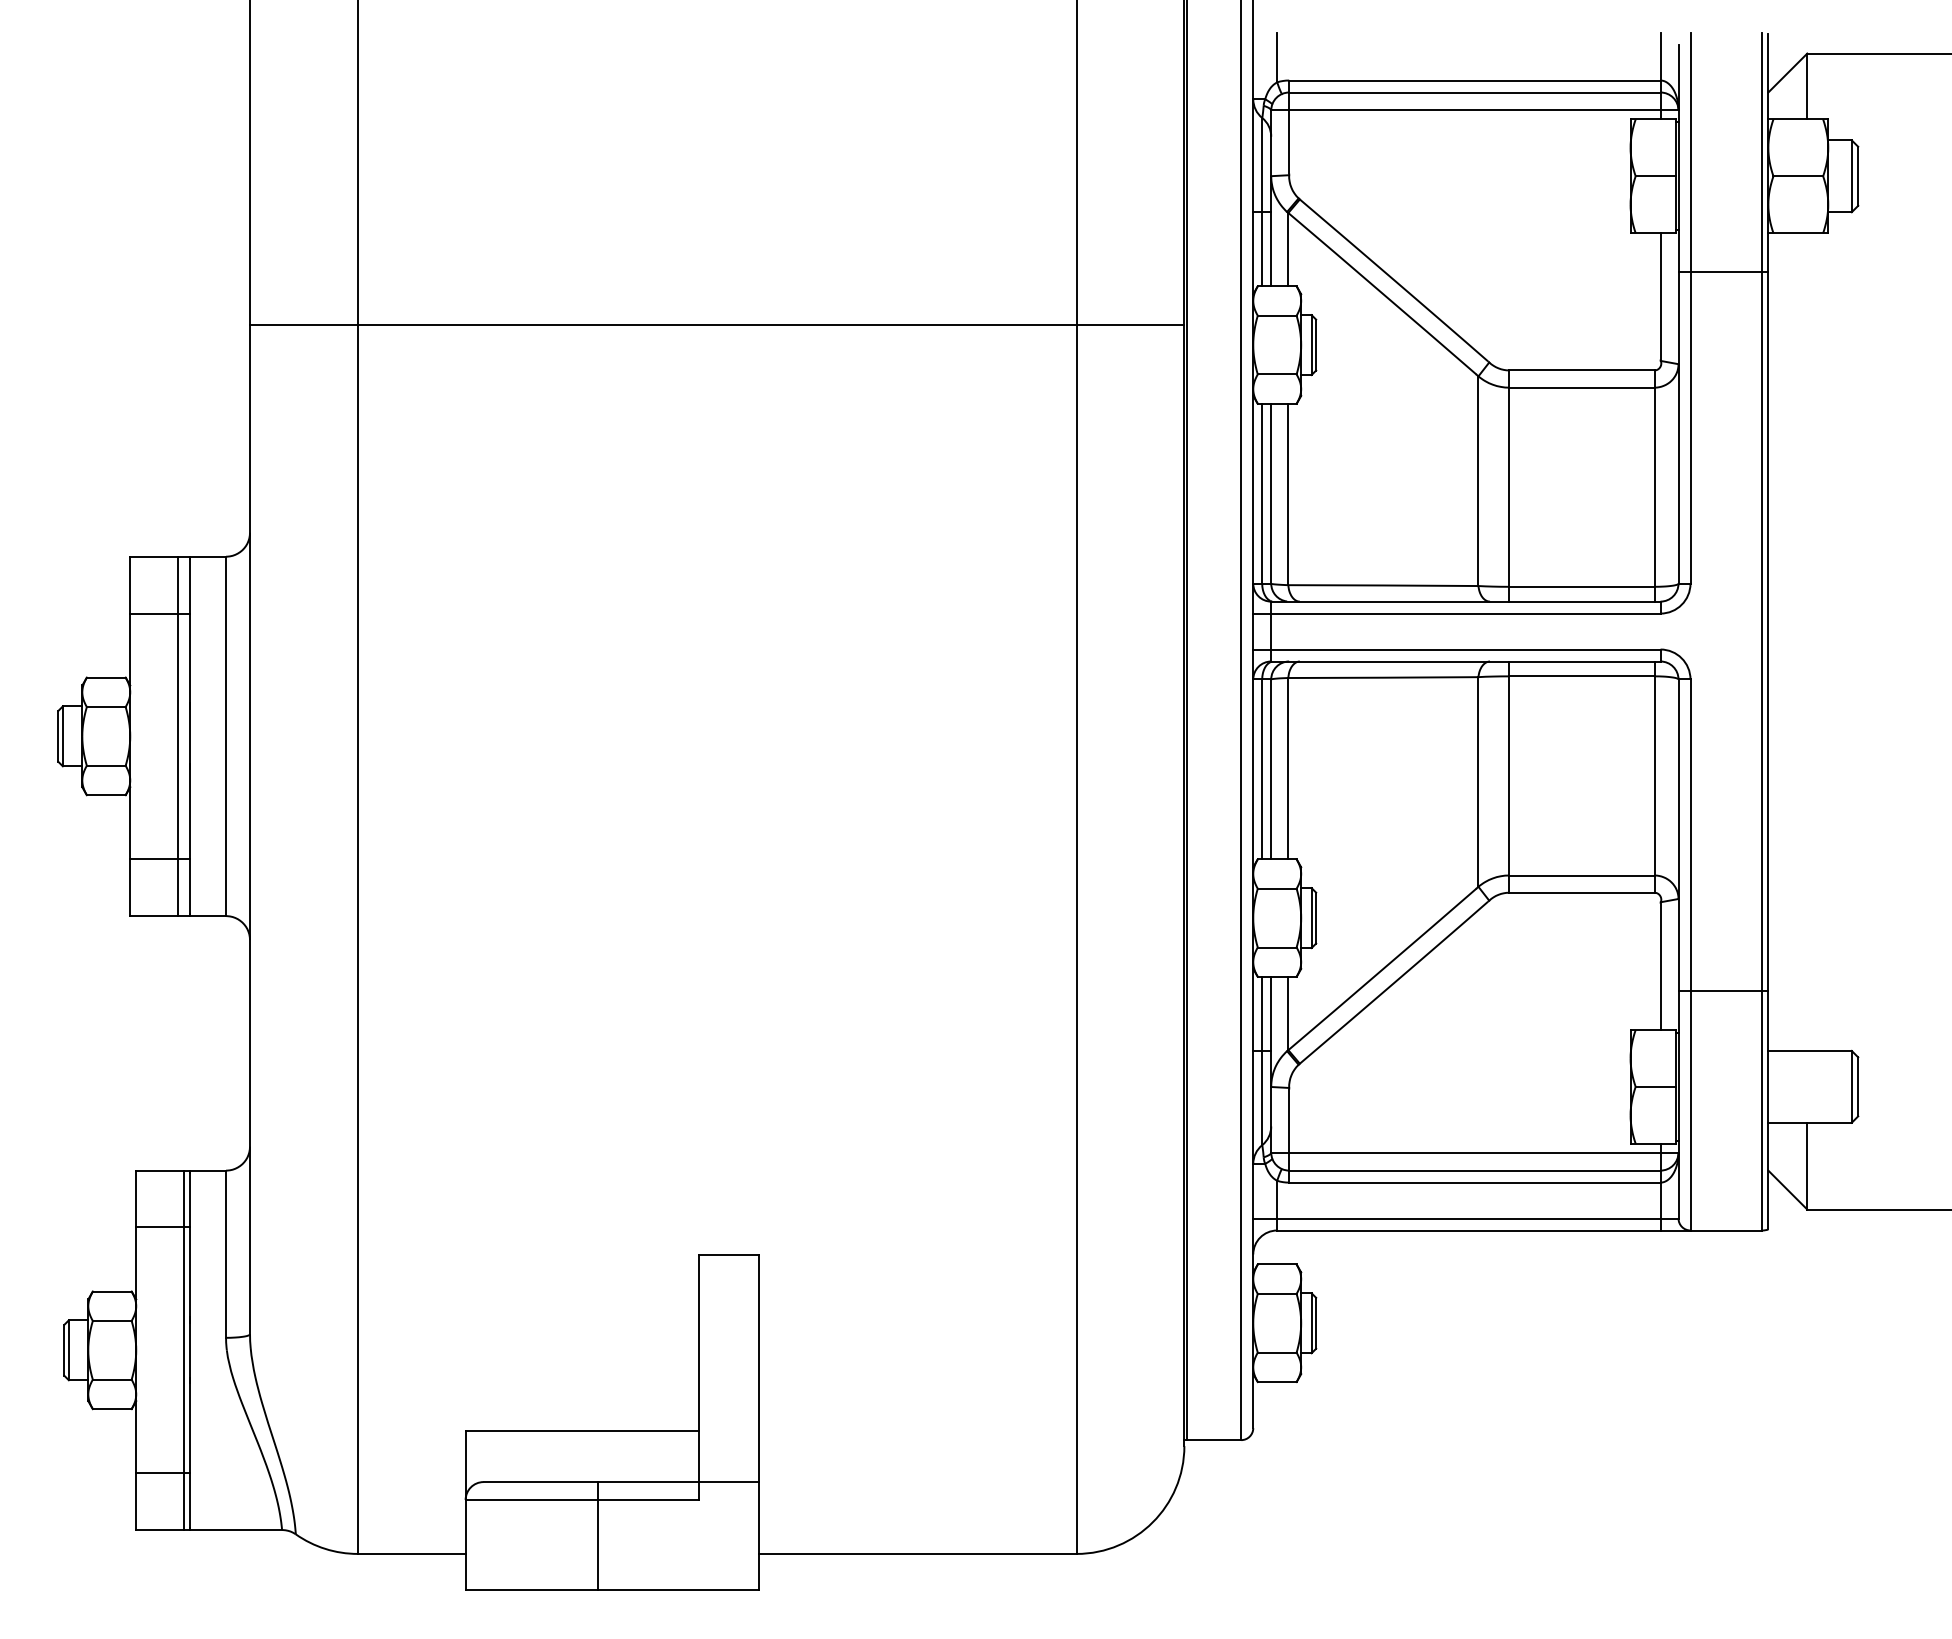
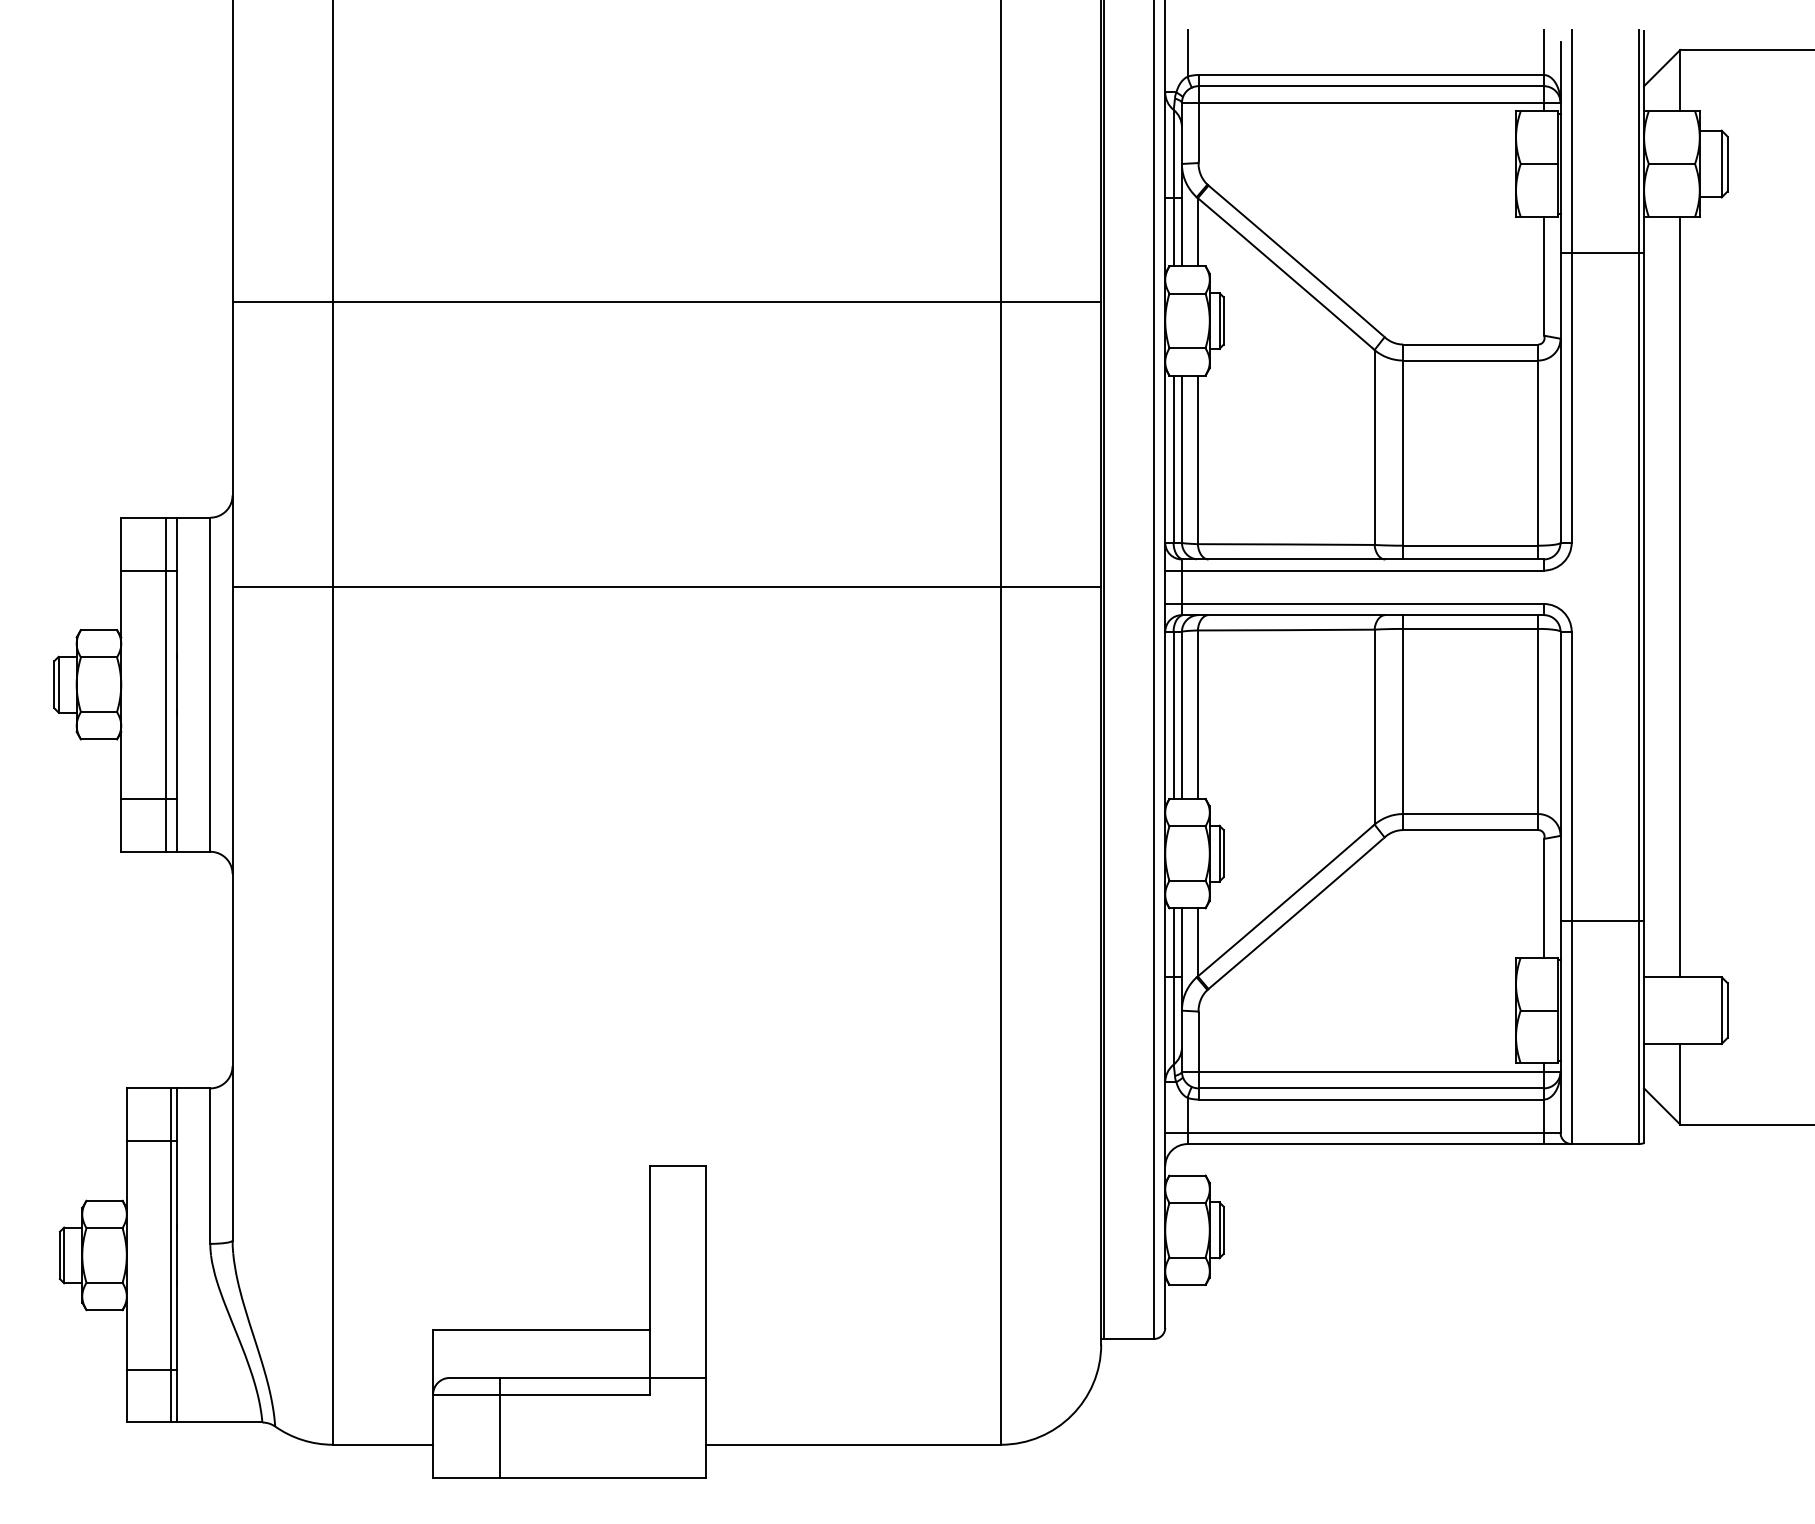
line: (716, 631) -> (666, 587), added
line: (1807, 641) -> (1680, 596), added
line: (597, 1535) -> (499, 1427), moved

